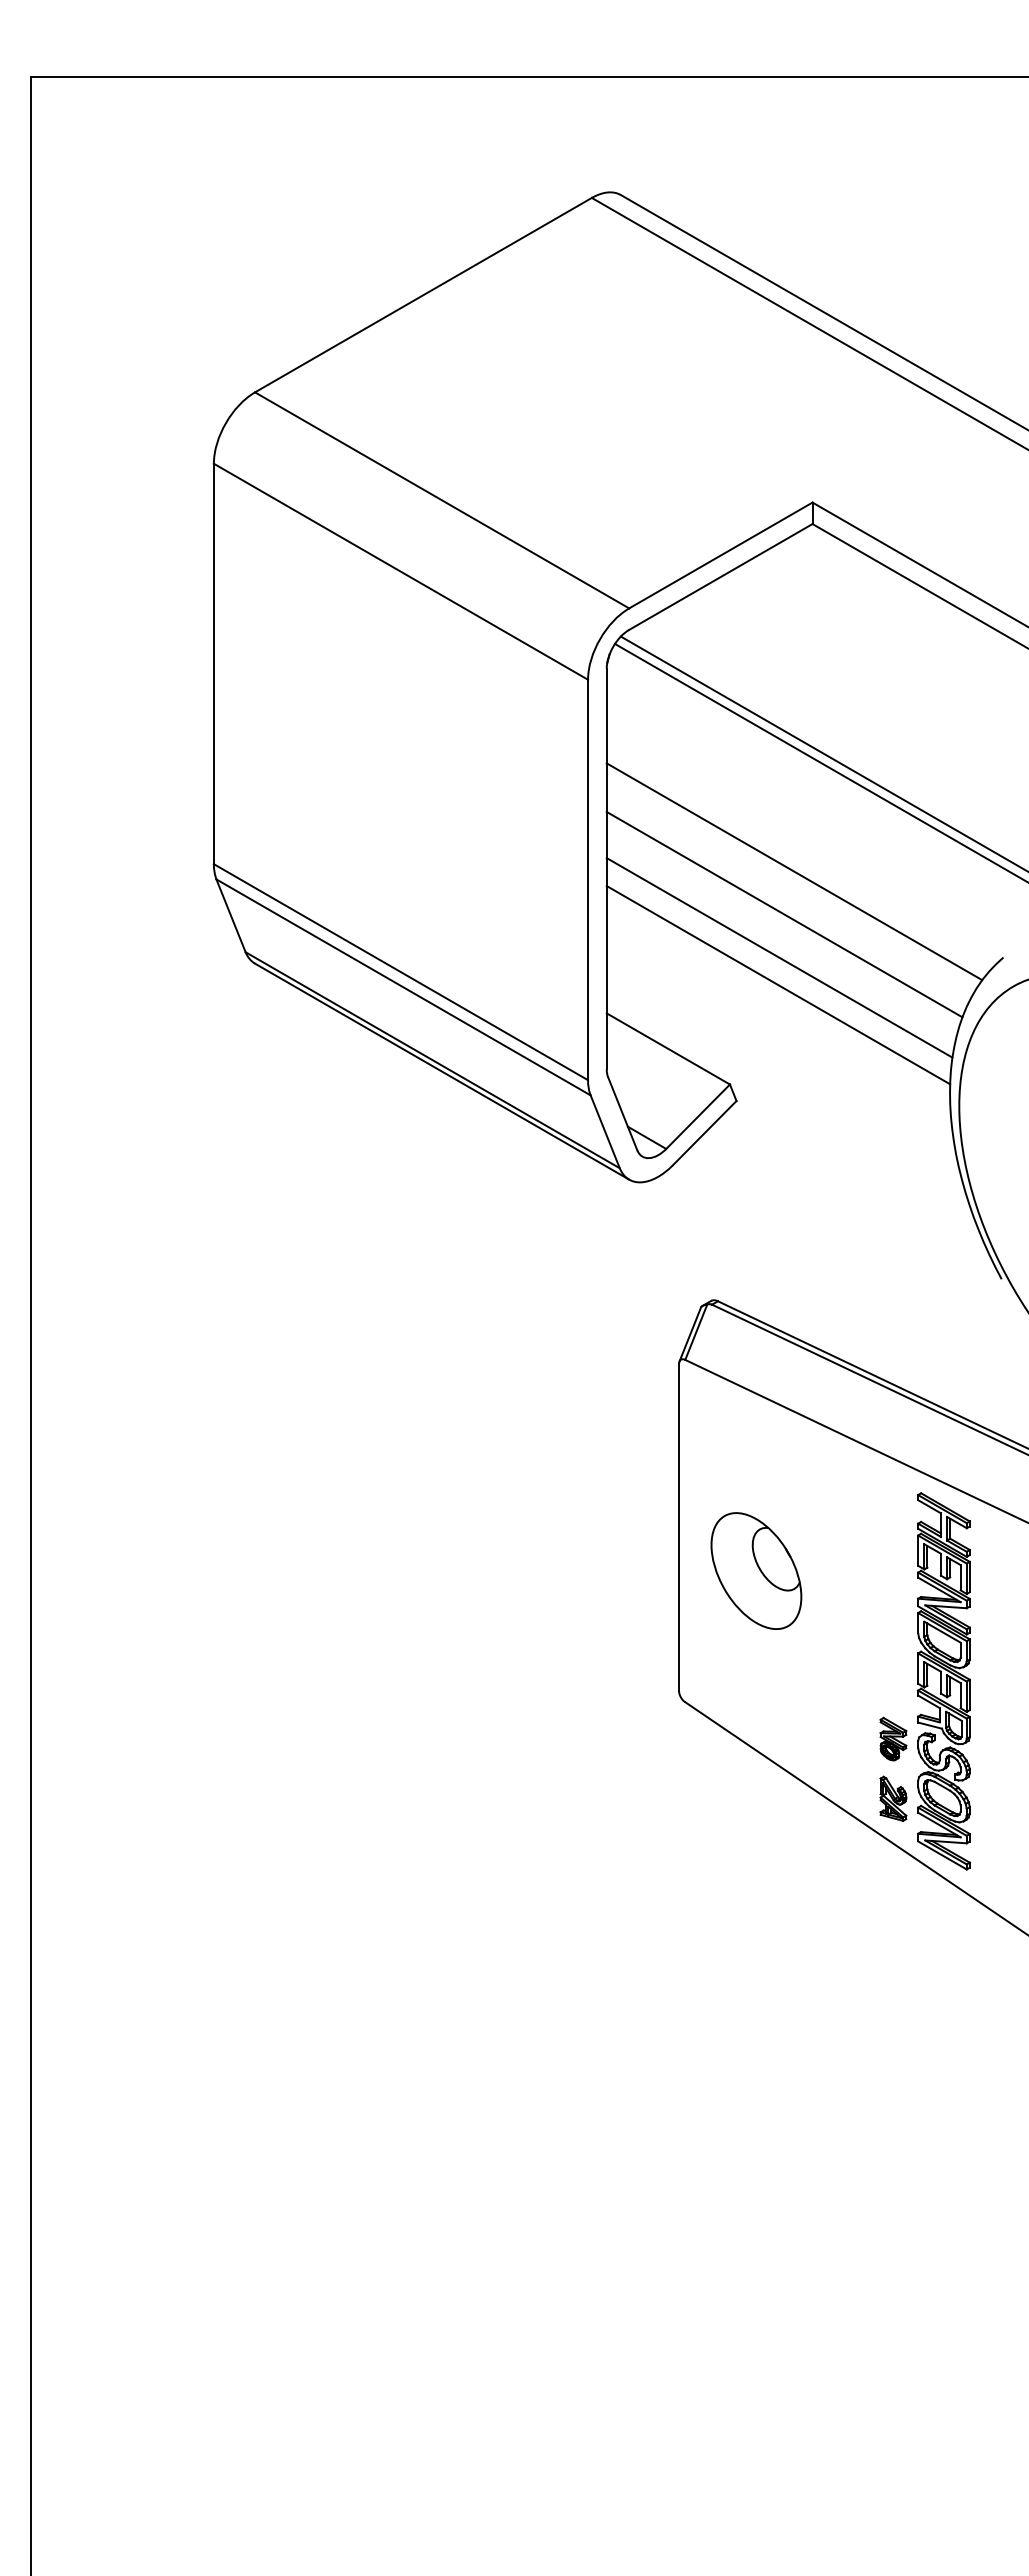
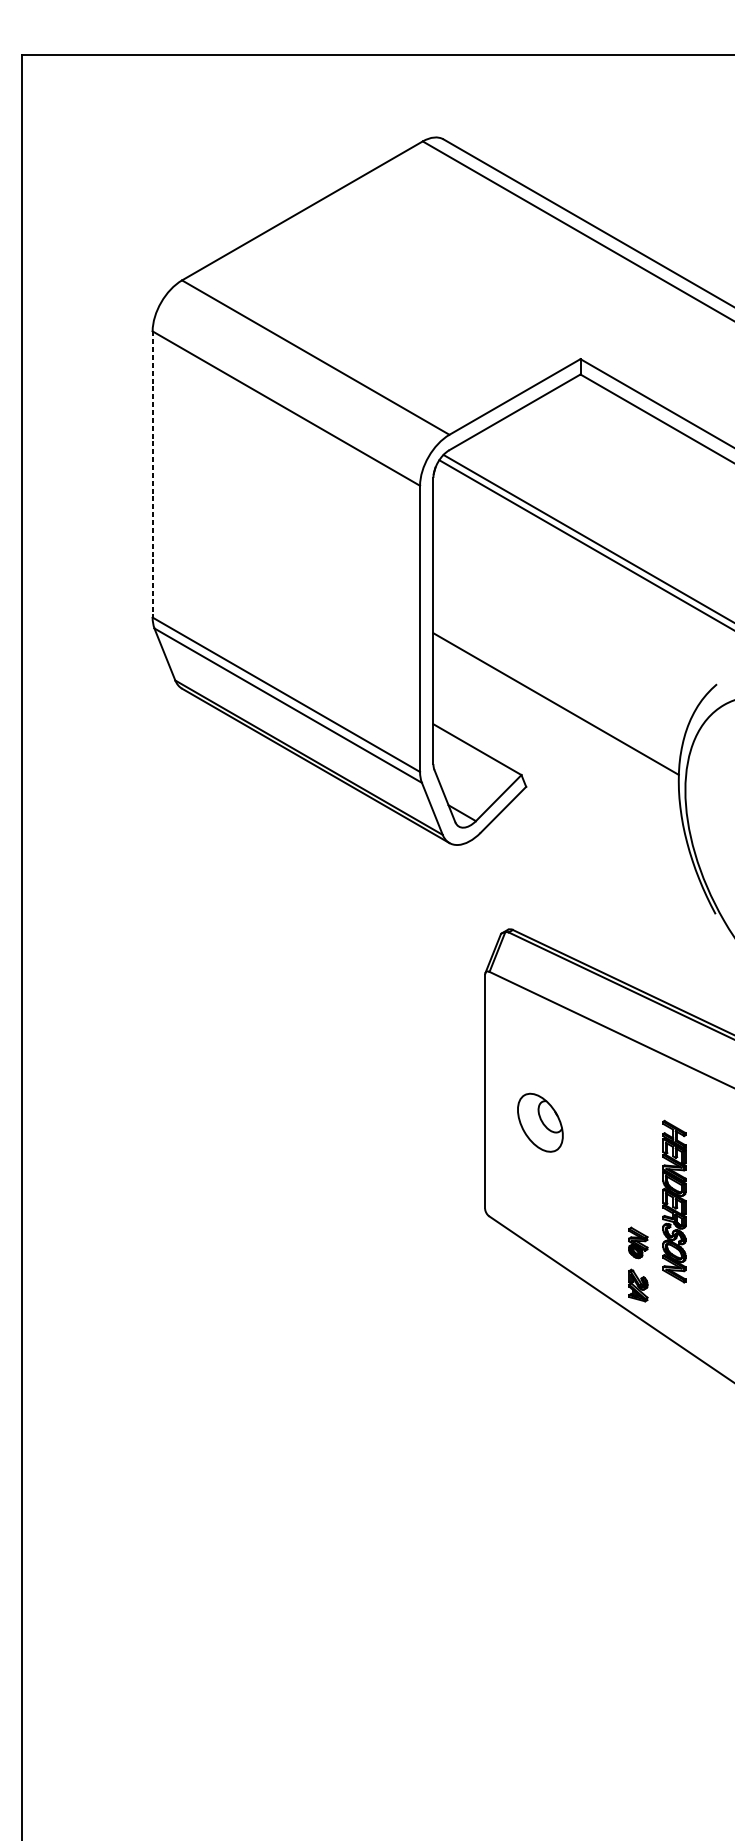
line: (213, 664) -> (152, 474), solid -> dashed
line: (794, 871) -> (567, 622), removed
line: (784, 914) -> (560, 653), removed
line: (779, 957) -> (556, 684), removed
part: (756, 1570) -> (540, 1122), size x0.7
part: (943, 1681) -> (674, 1201), size x0.6

